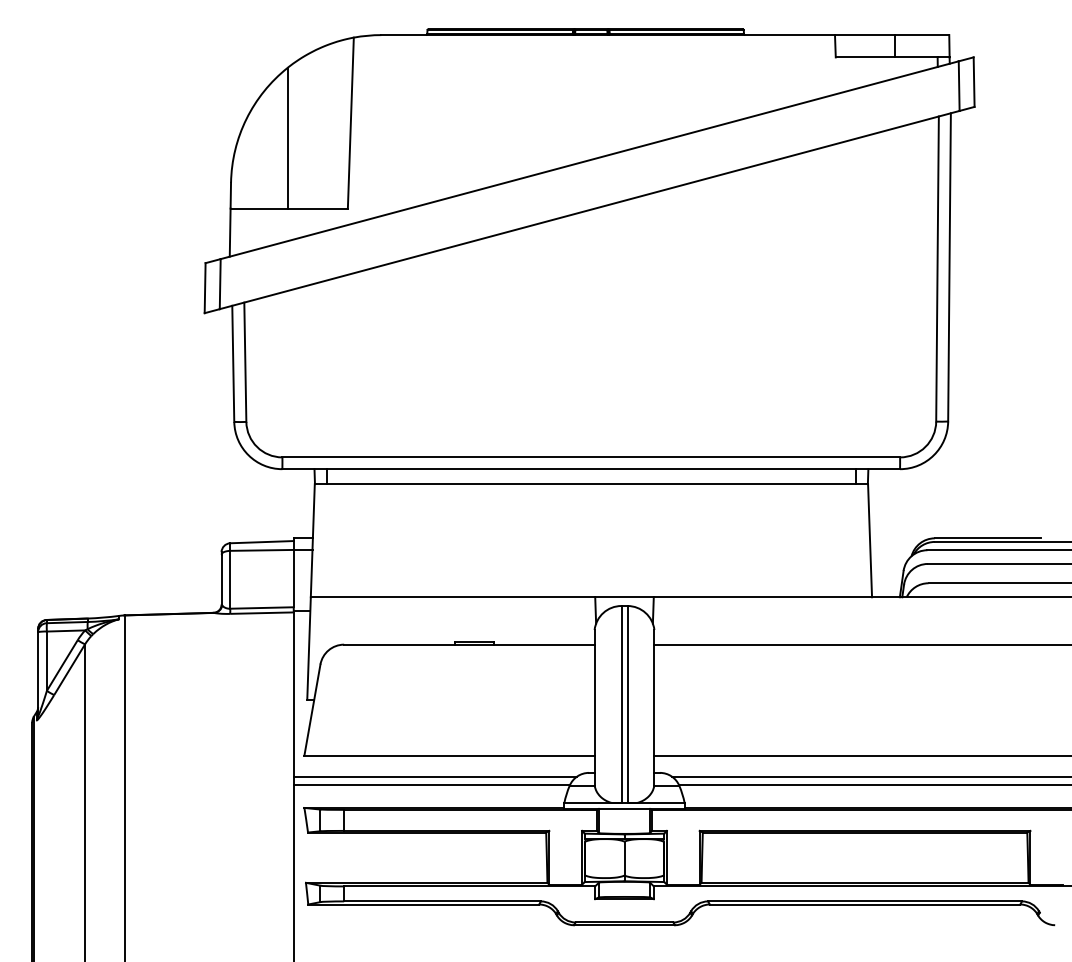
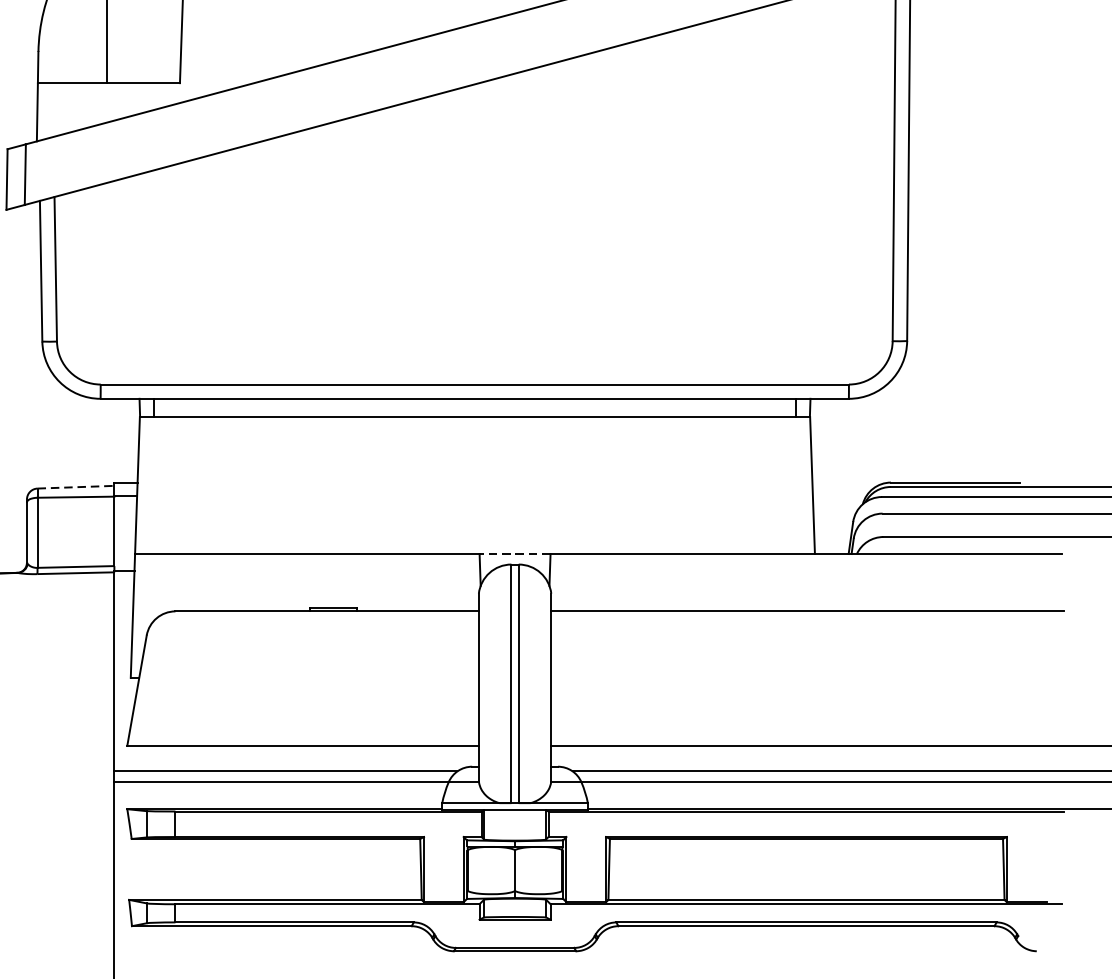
line: (262, 542) -> (76, 487), solid -> dashed
line: (624, 597) -> (515, 554), solid -> dashed

